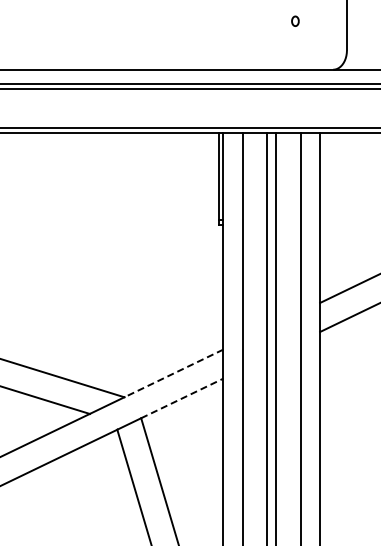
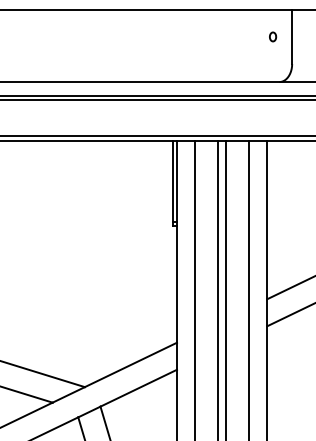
part: (295, 20) -> (273, 36), moved
line: (173, 373) -> (130, 364), dashed -> solid
line: (182, 398) -> (138, 388), dashed -> solid

